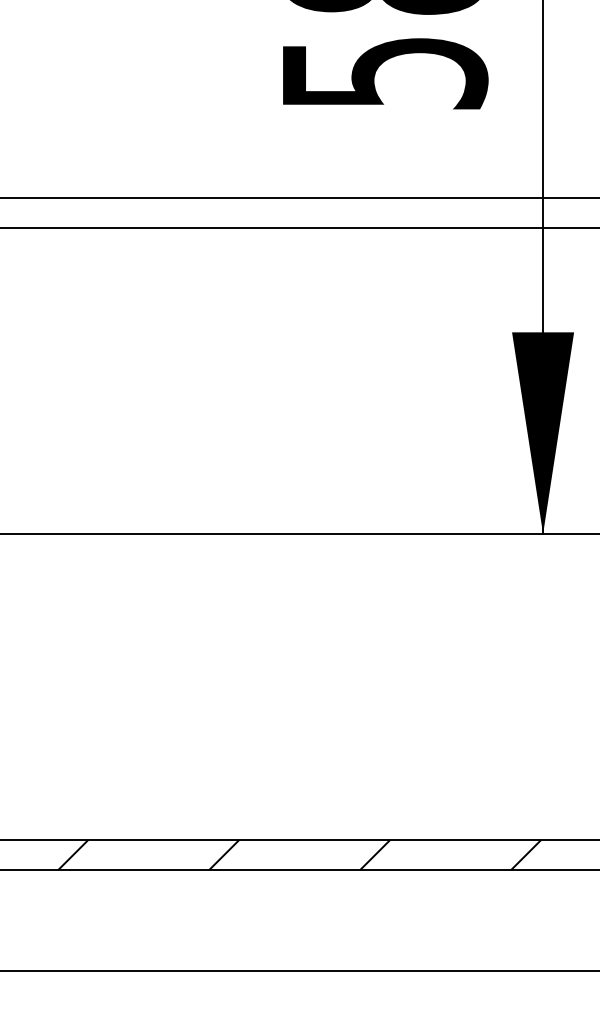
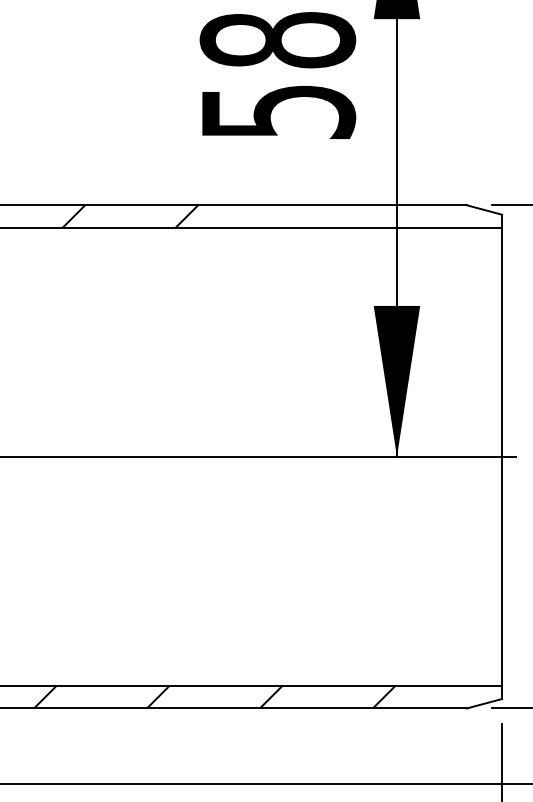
hatch: (186, 212) -> (130, 216), added

